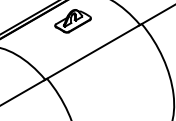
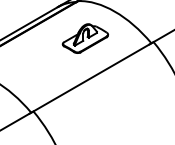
part: (72, 21) -> (84, 38), moved

